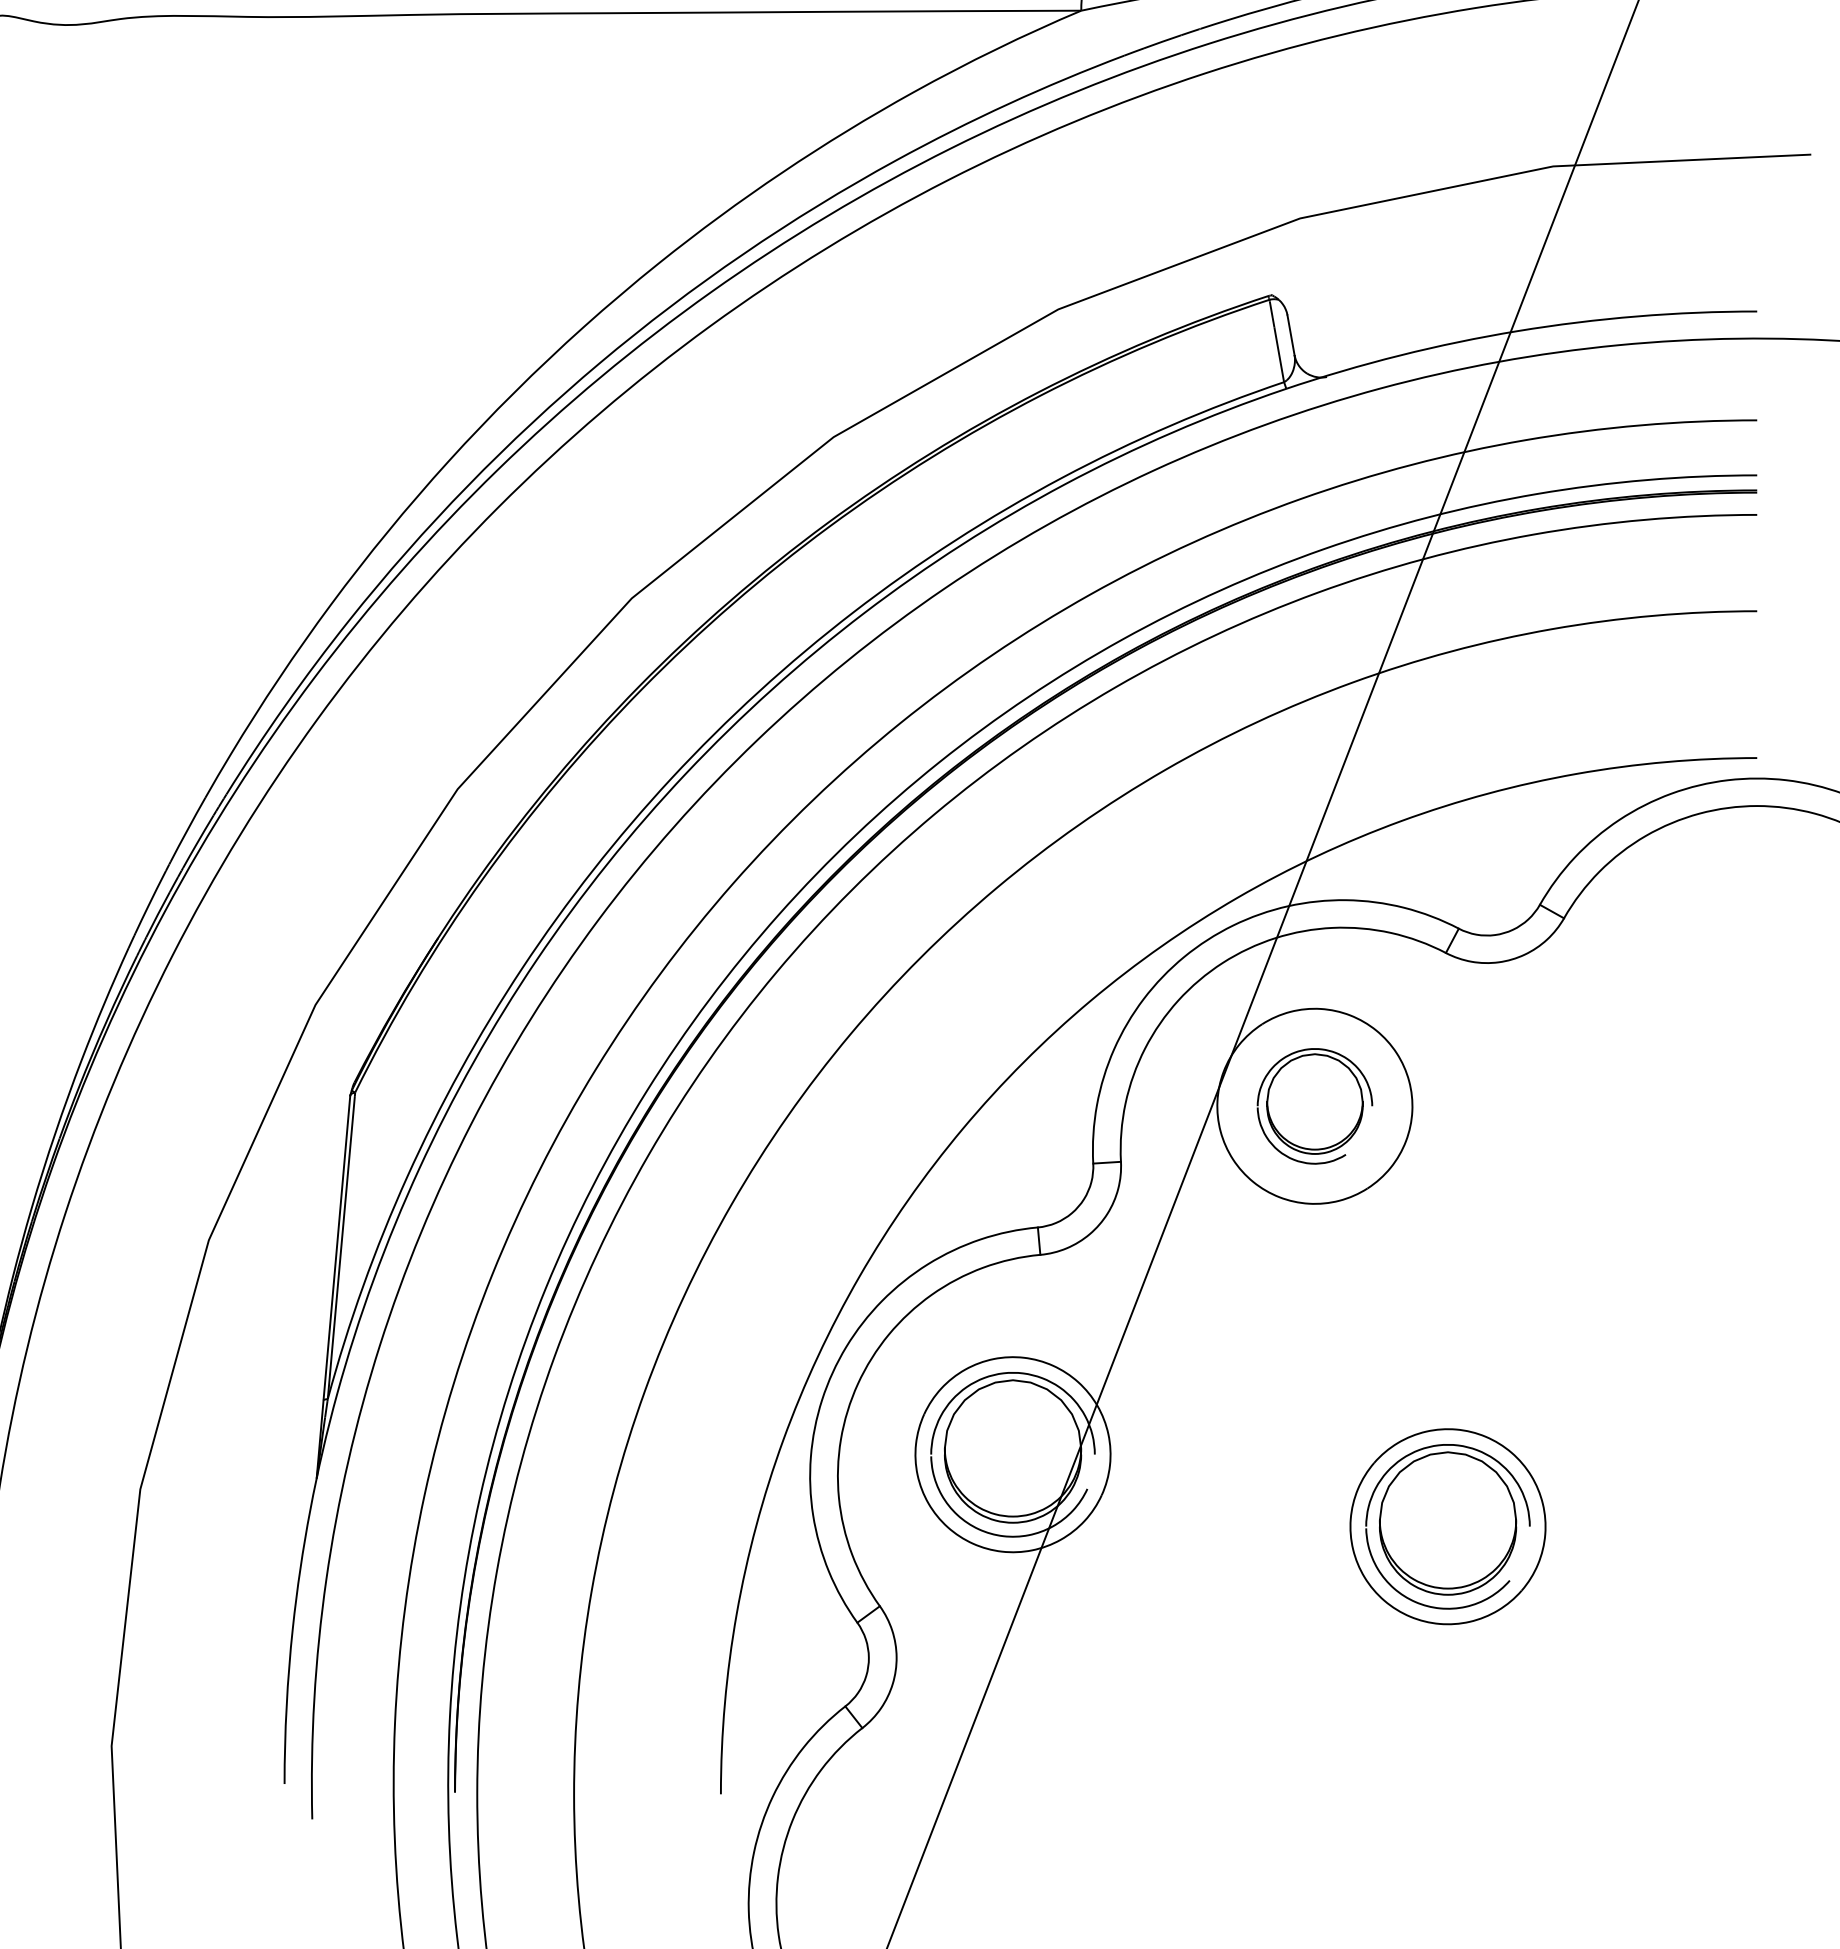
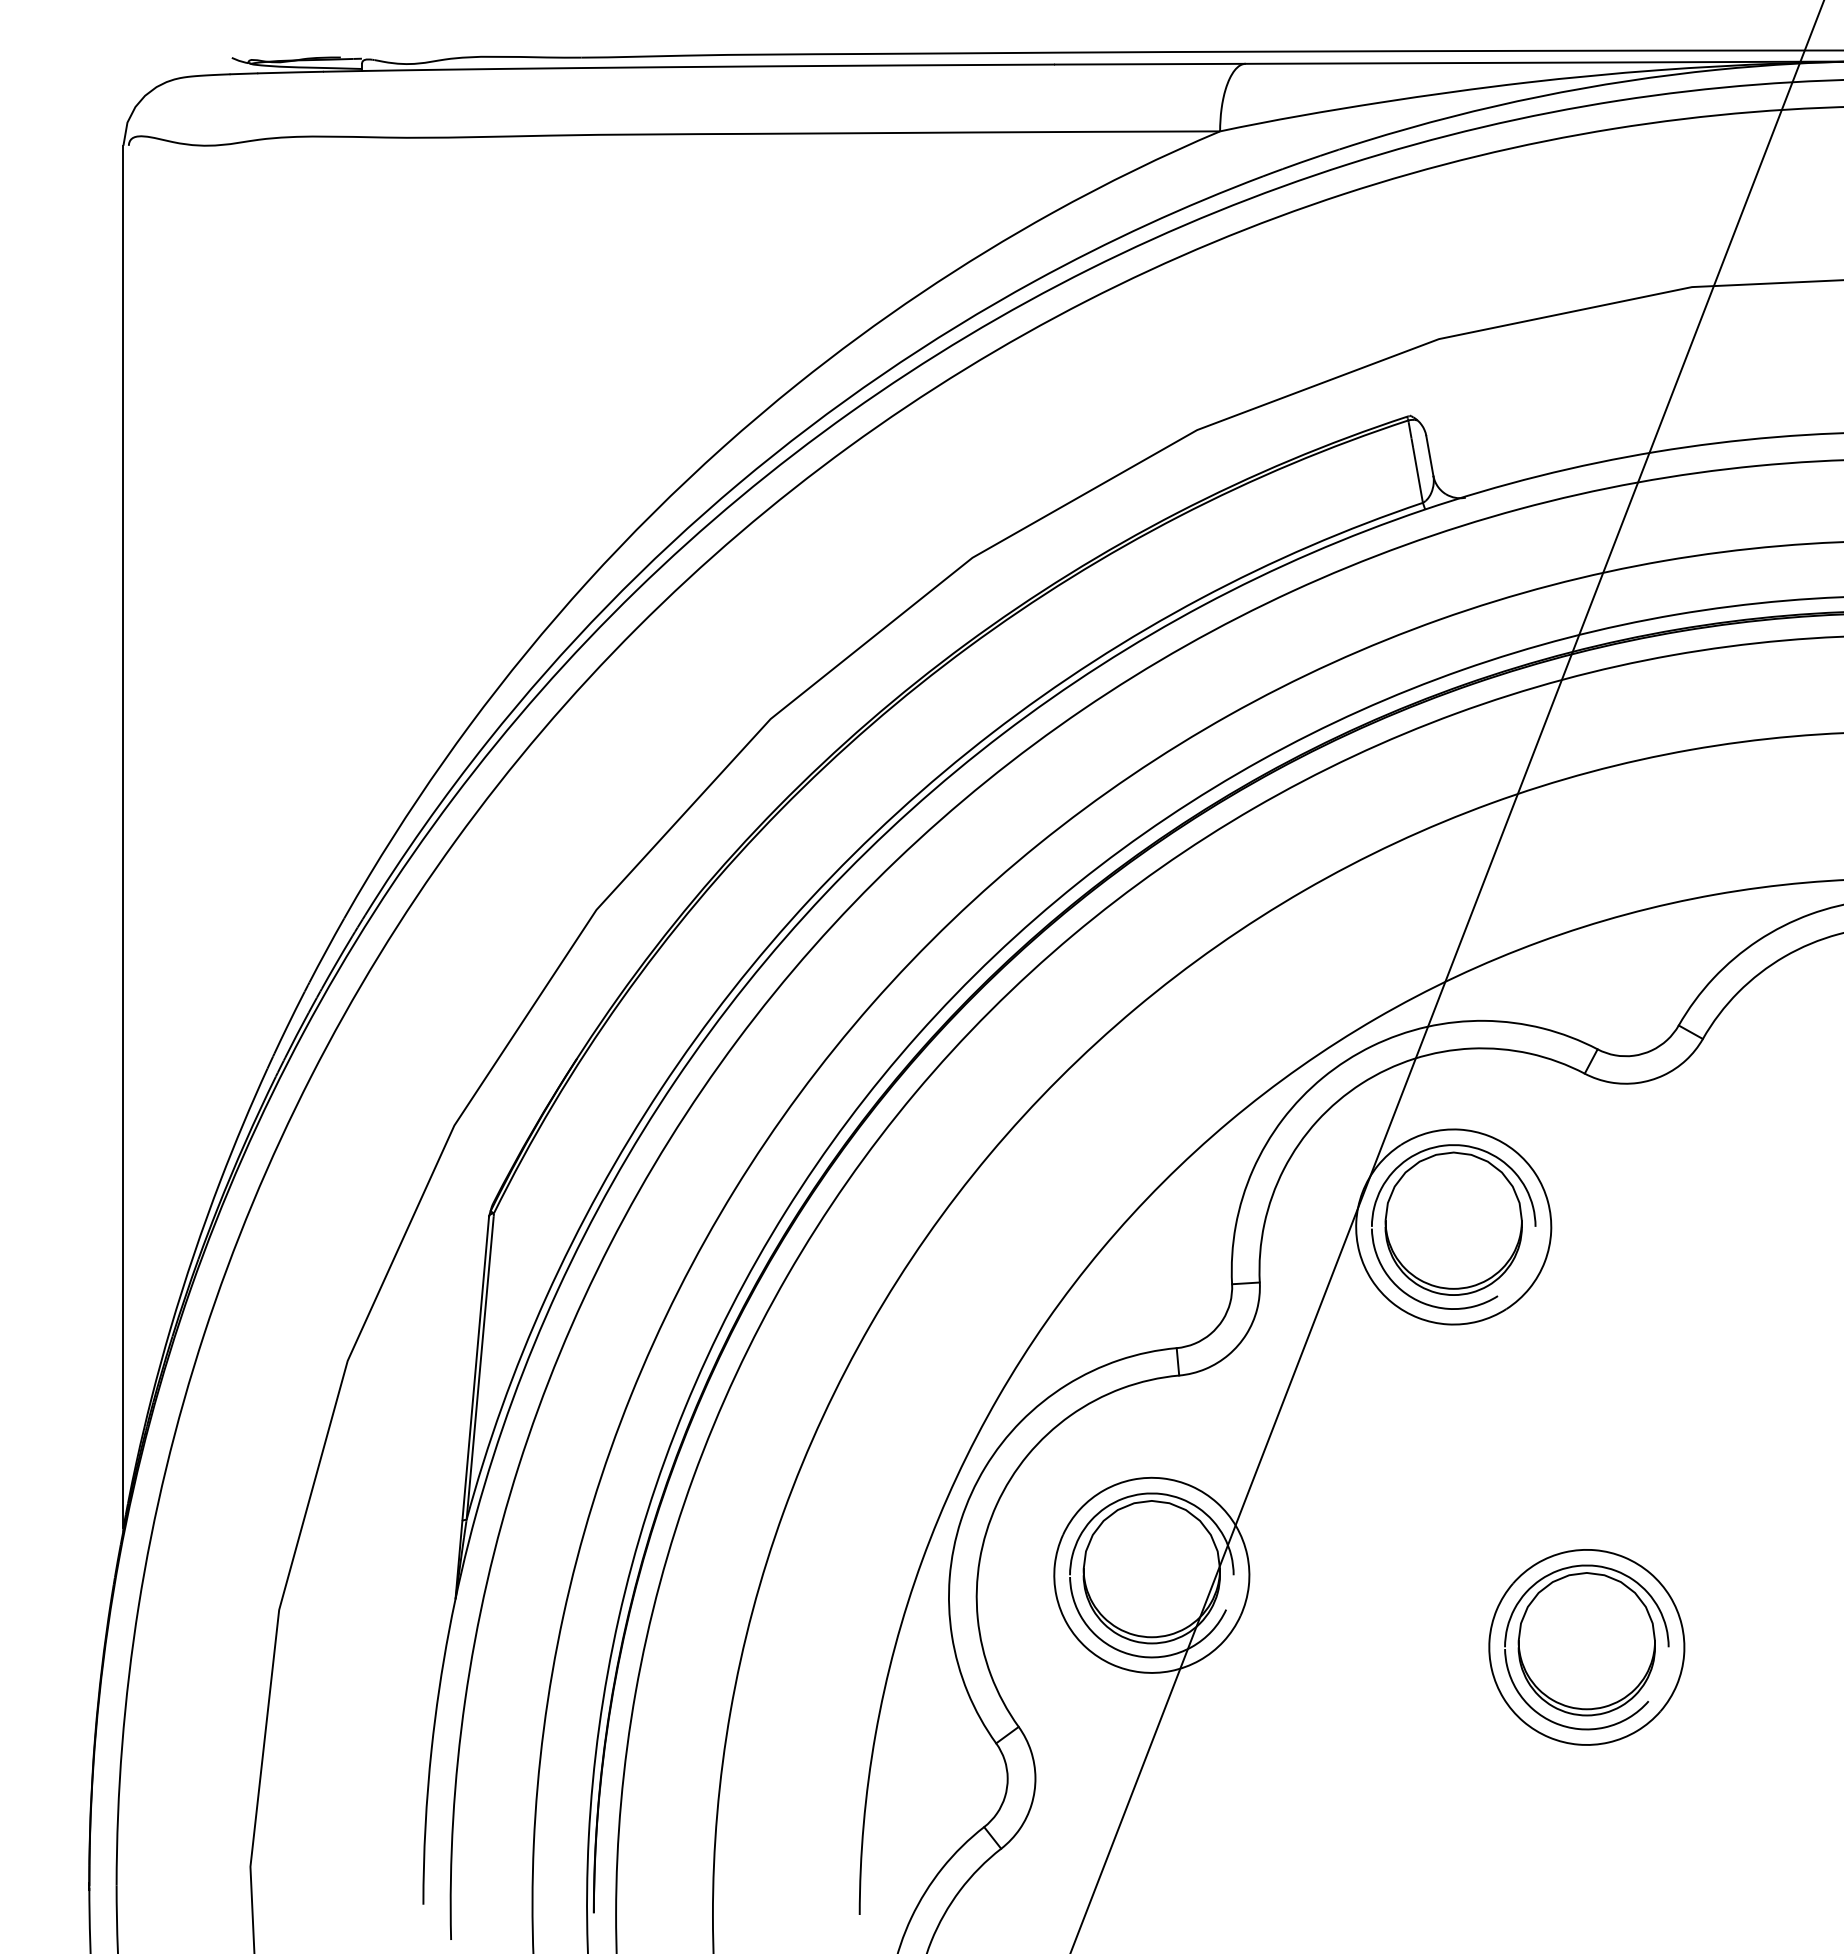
part: (1314, 1105) -> (1453, 1226), size x1.43

